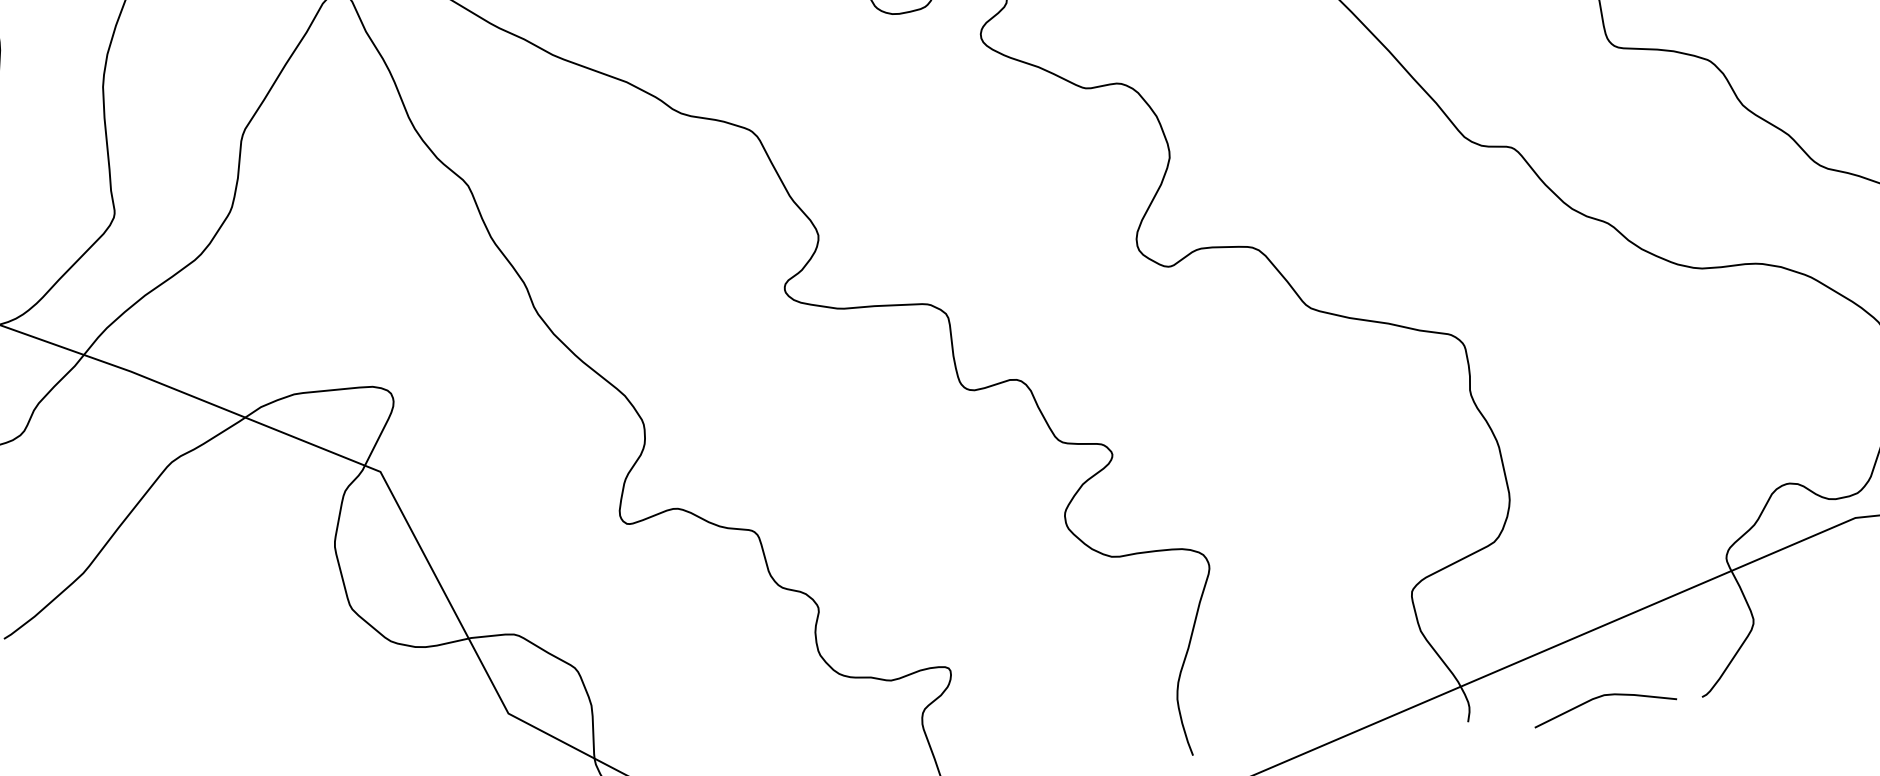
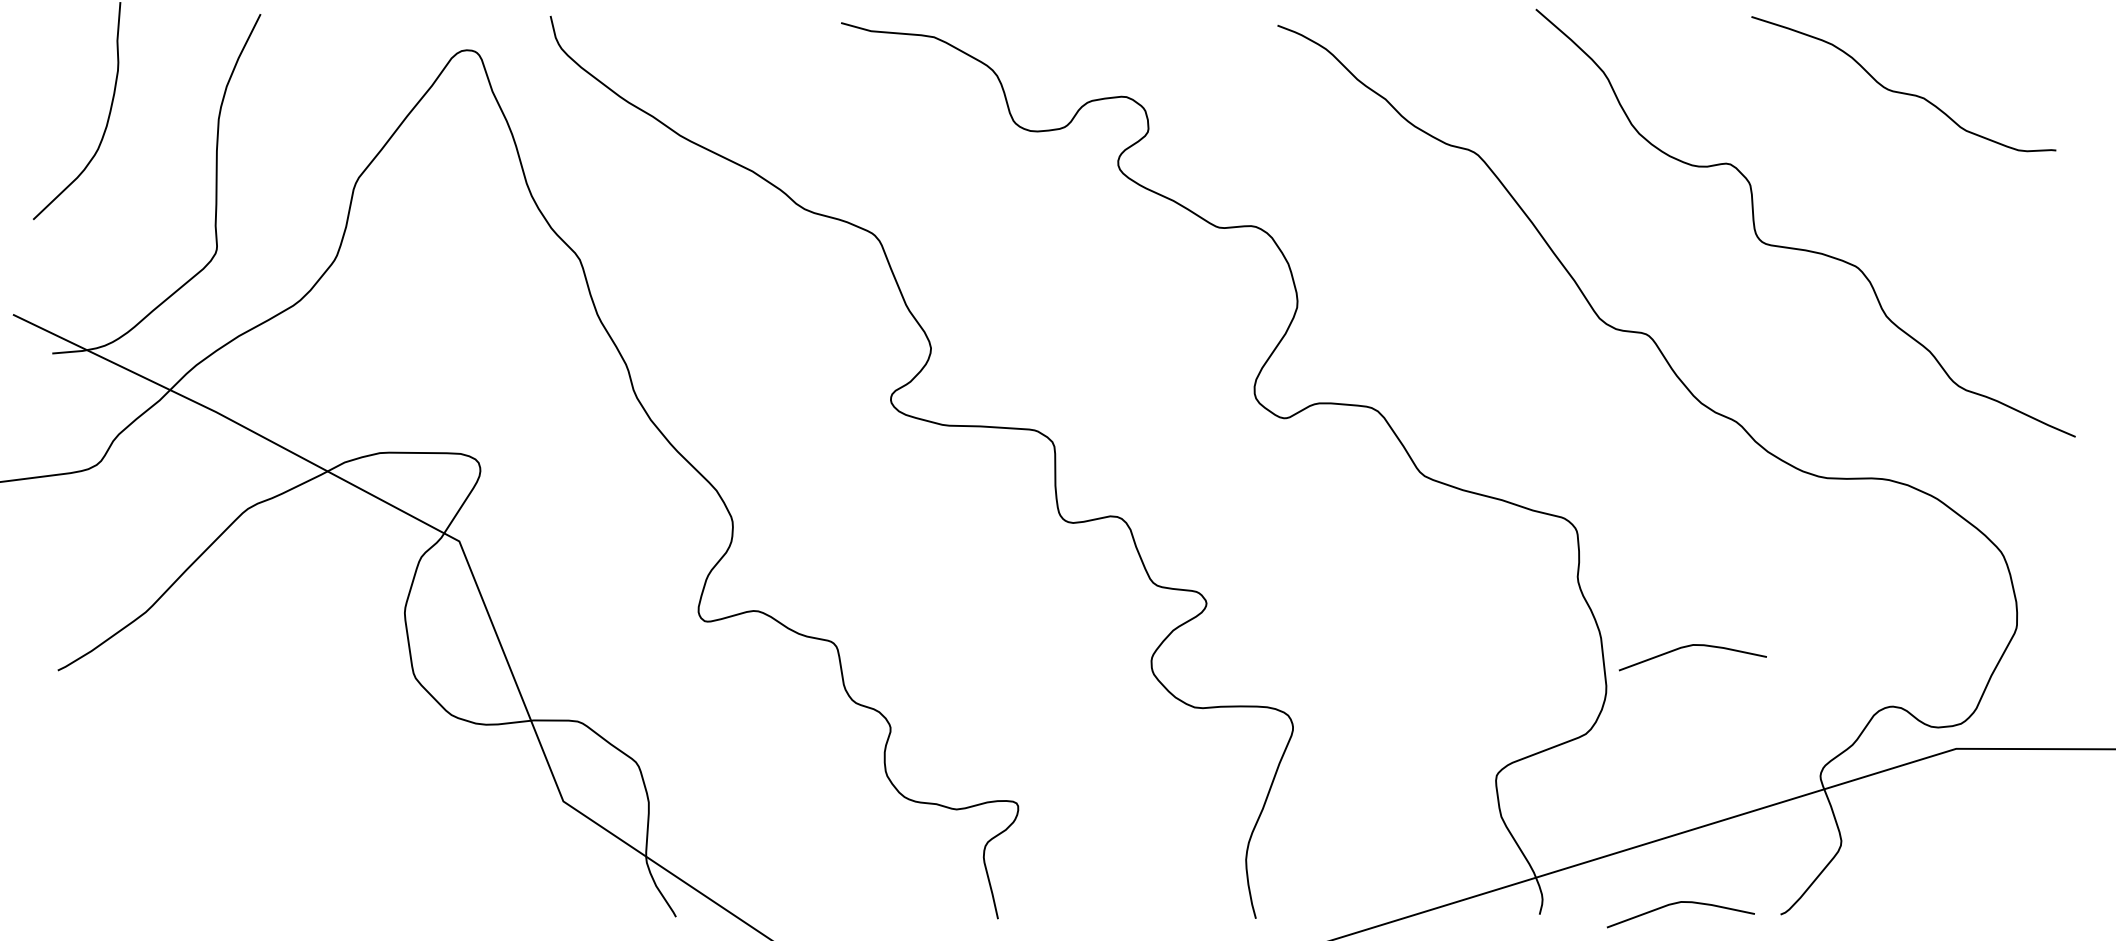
curve: (1587, 446) -> (1691, 646), added

